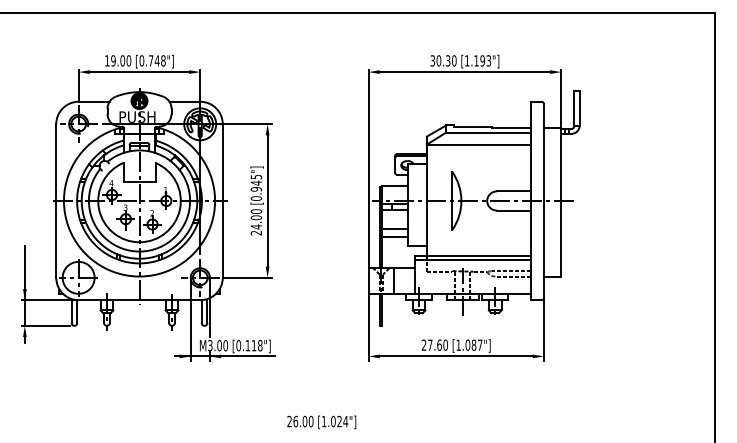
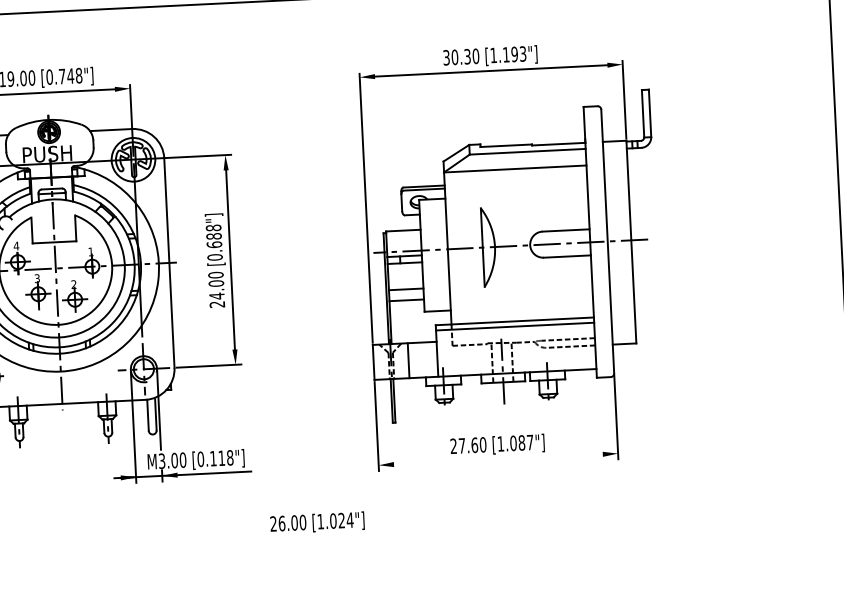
text: (256, 182) -> (214, 235), [0.945"] -> [0.688"]
line: (455, 356) -> (497, 459), removed
text: (321, 422) -> (317, 523), moved

